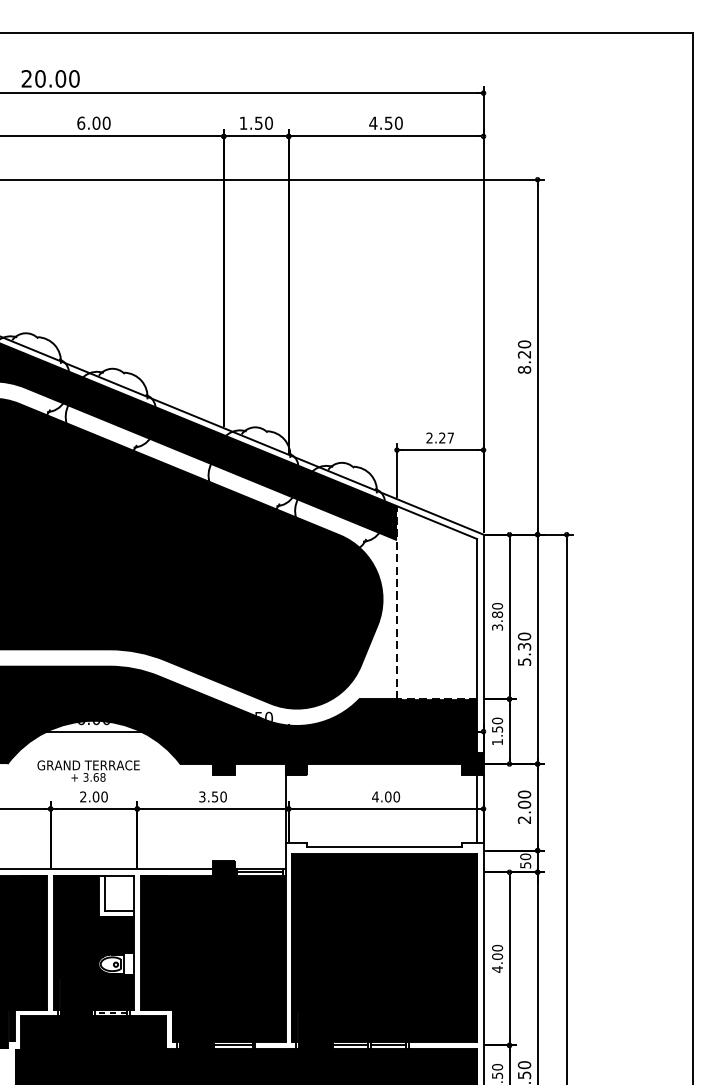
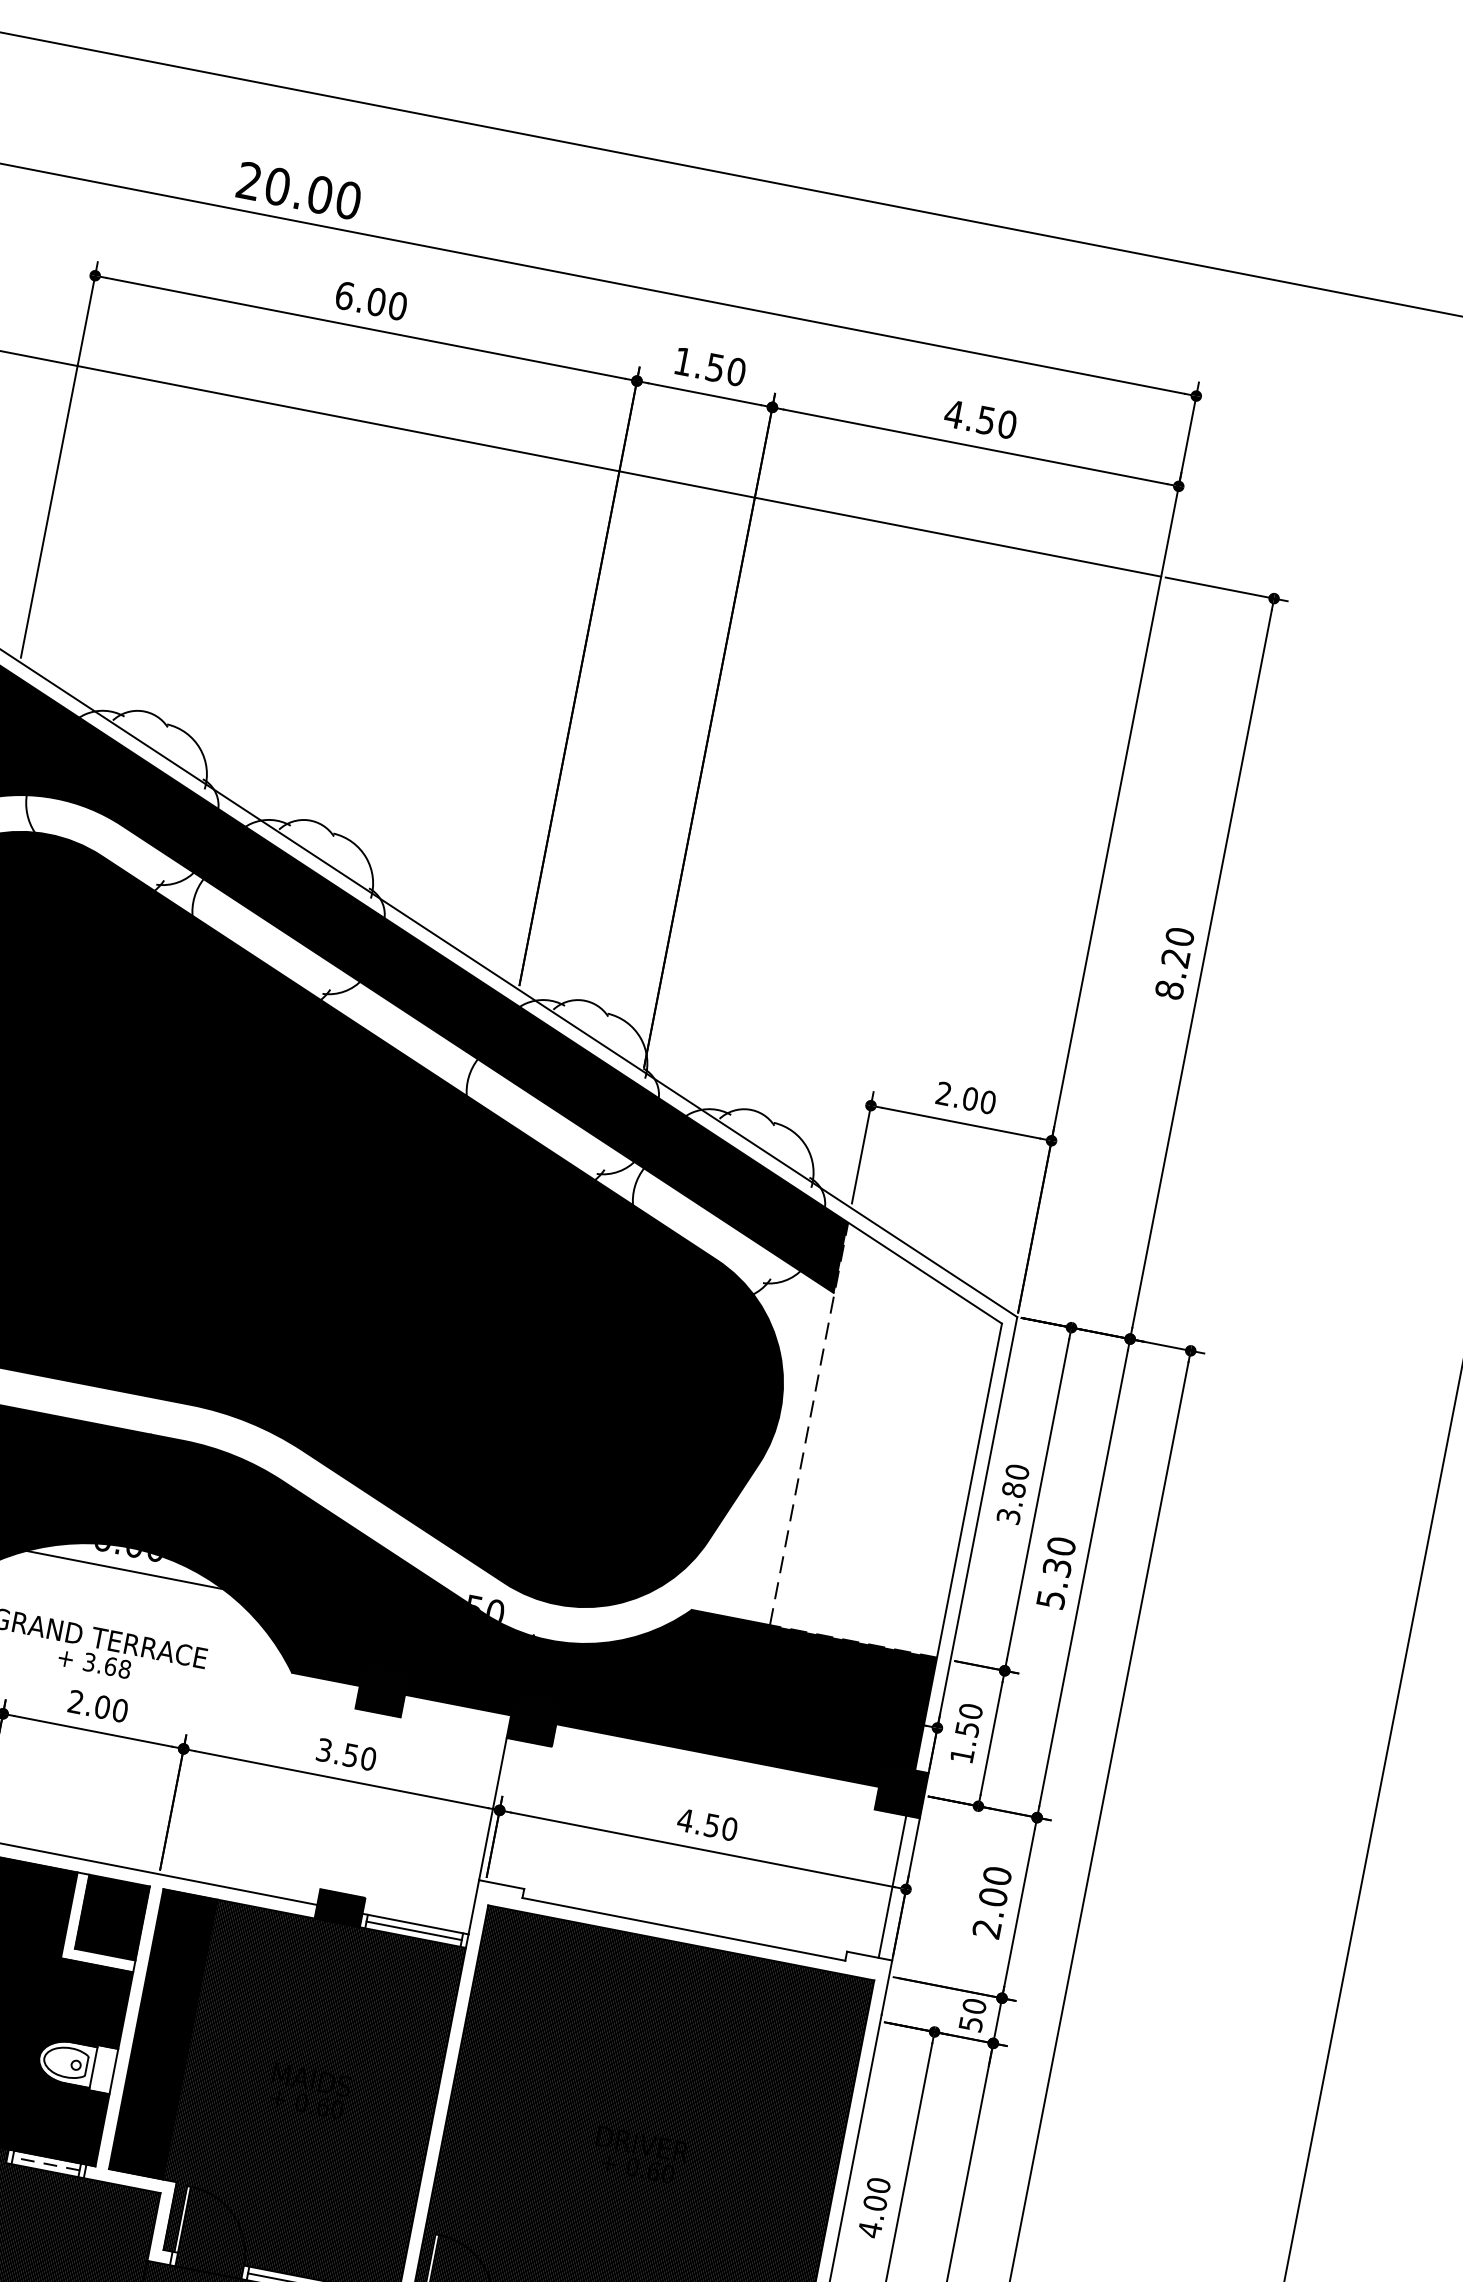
text: (446, 437) -> (979, 1099), 2.27 -> 2.00
text: (388, 796) -> (712, 1824), 4.00 -> 4.50
hatch: (119, 893) -> (112, 1918), added

